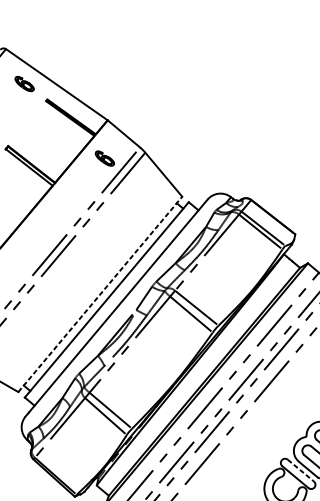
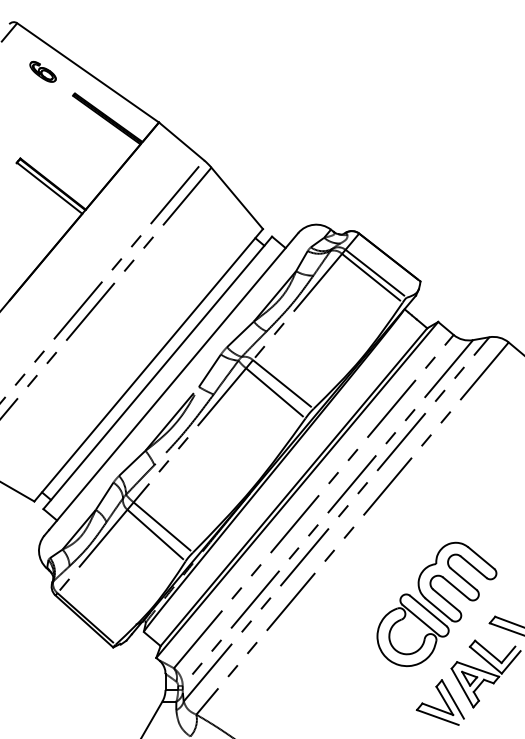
part: (104, 158) -> (154, 175), removed
line: (100, 294) -> (148, 365), dashed -> solid
line: (300, 470) -> (428, 611), dashed -> solid

